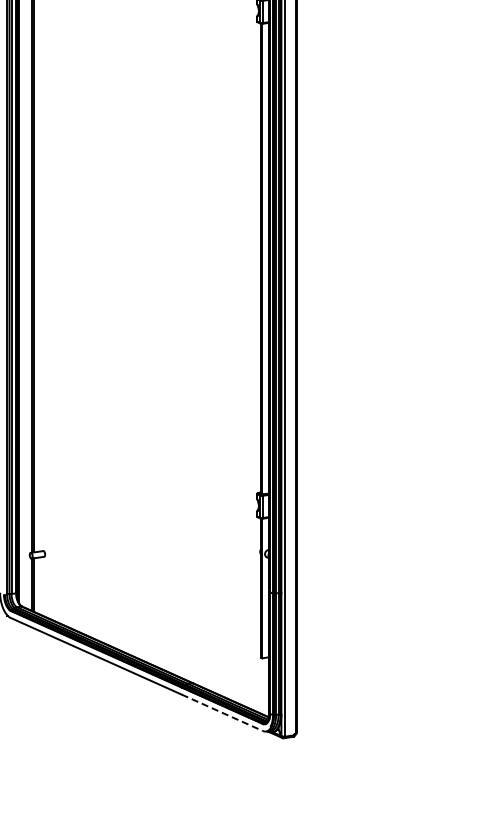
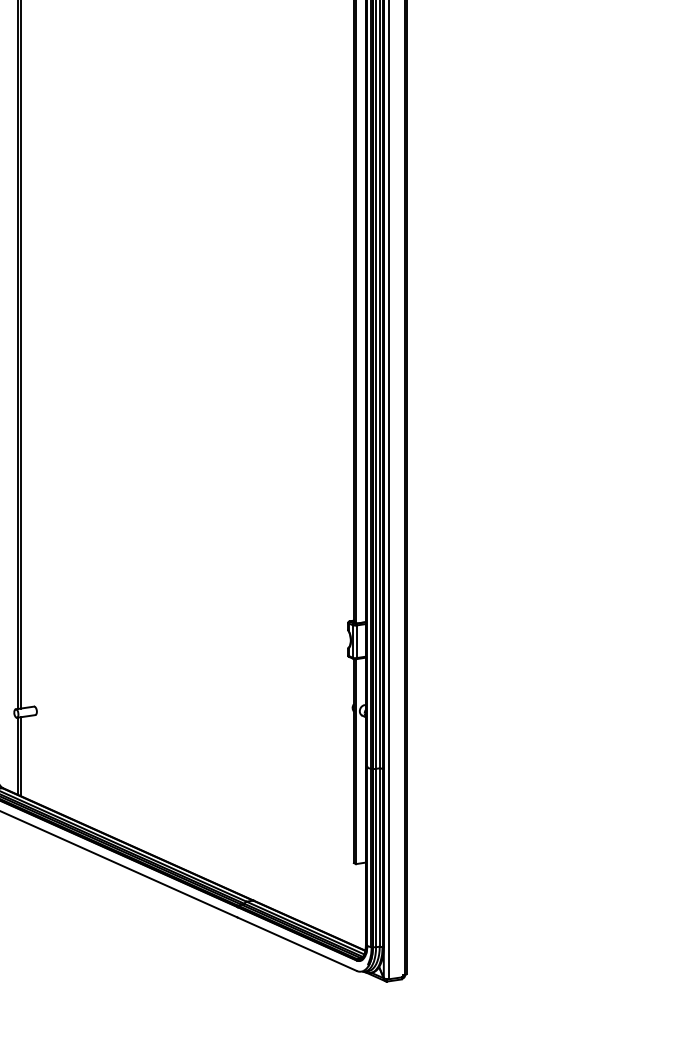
line: (222, 712) -> (297, 943), dashed -> solid

